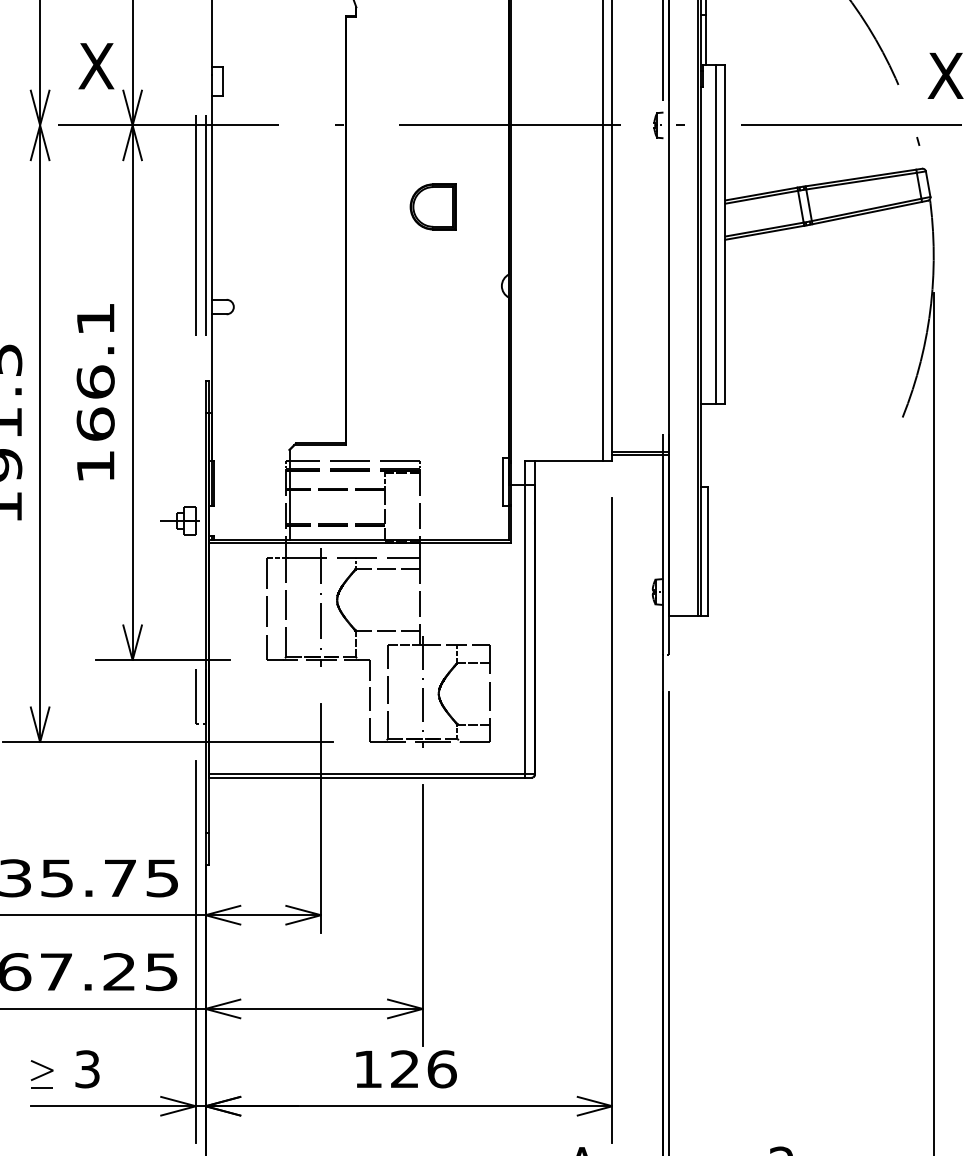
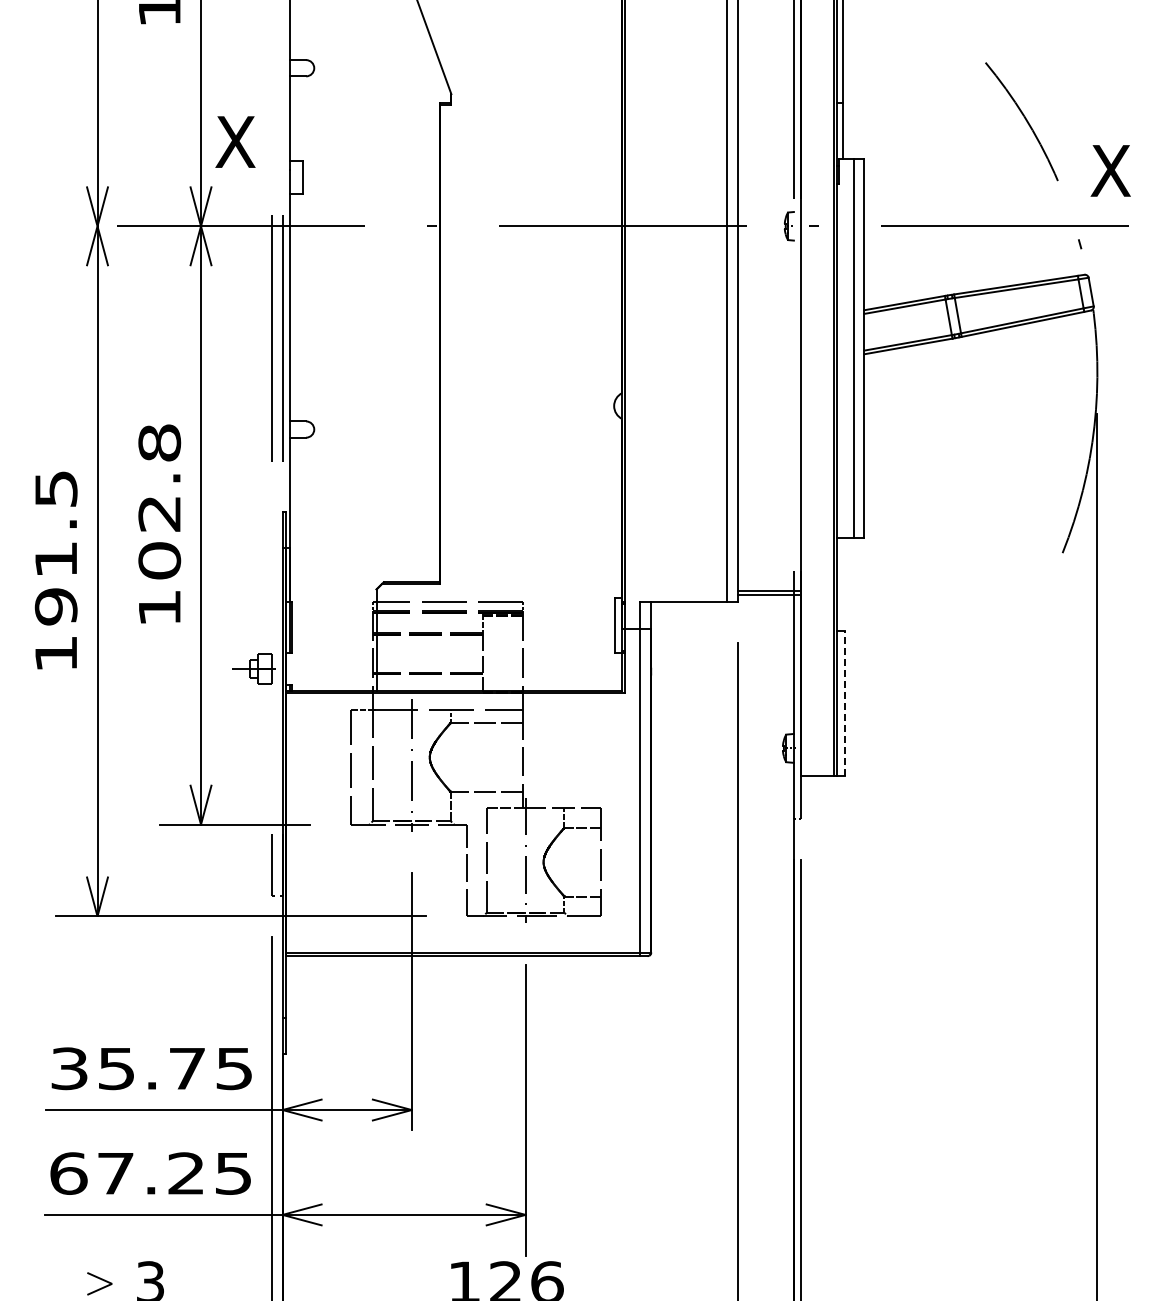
text: (96, 65) -> (235, 141), moved
part: (433, 206) -> (537, 317), removed
text: (95, 371) -> (159, 501), 166.1 -> 102.8
line: (707, 550) -> (844, 702), solid -> dashed

